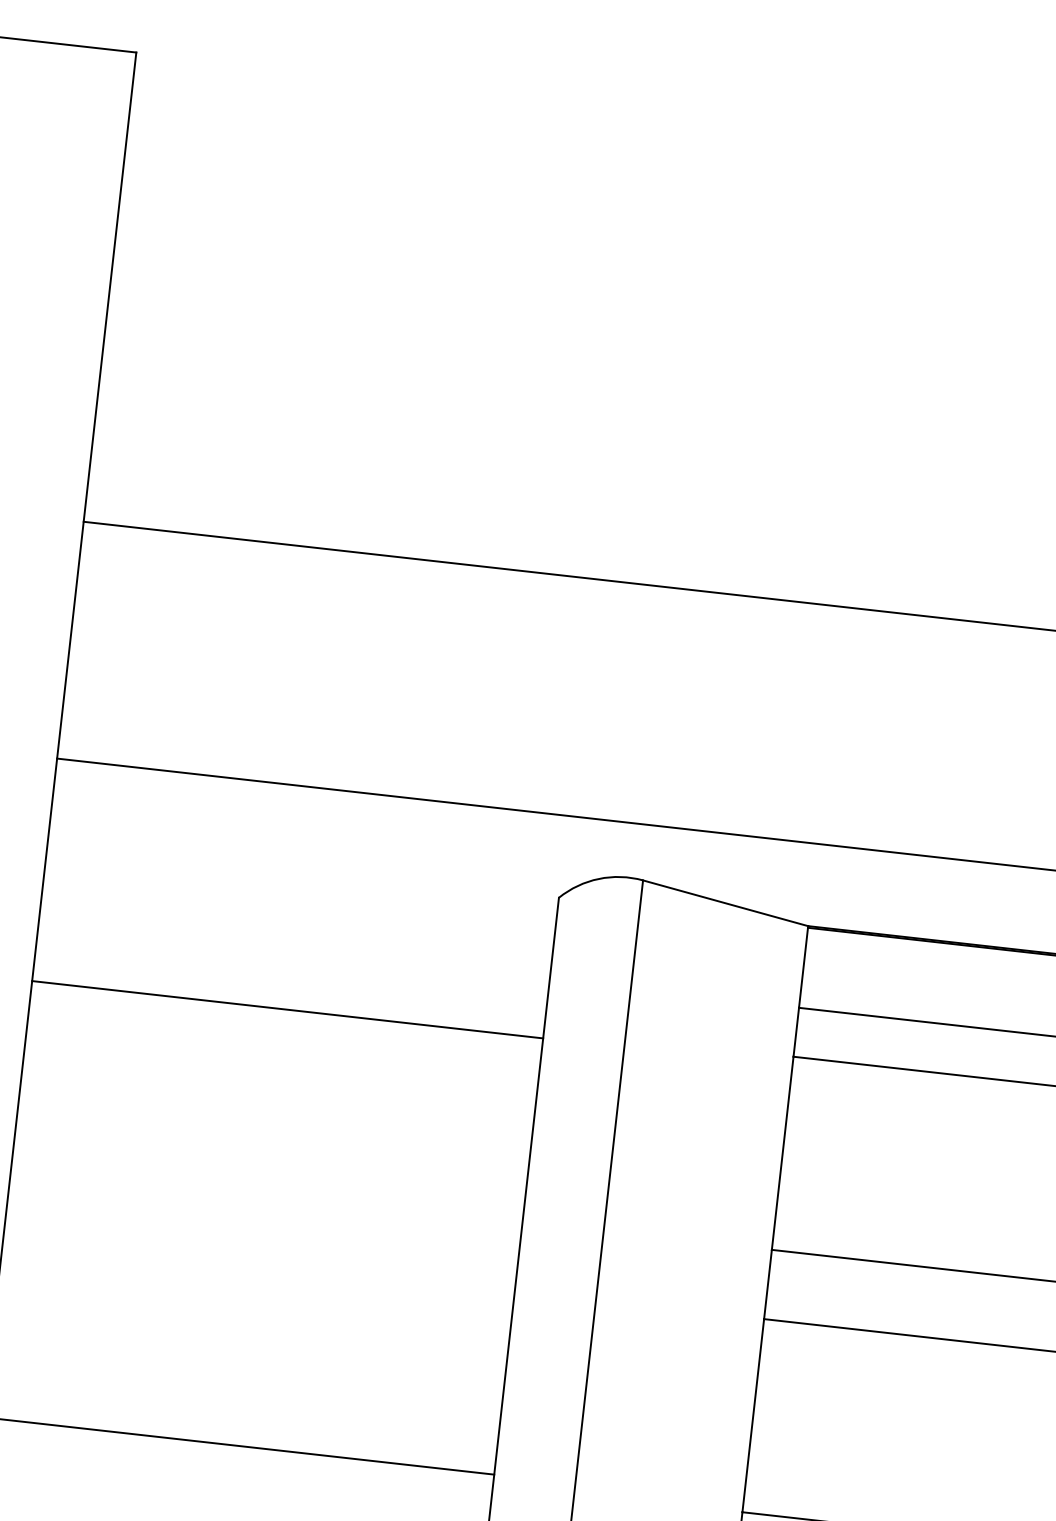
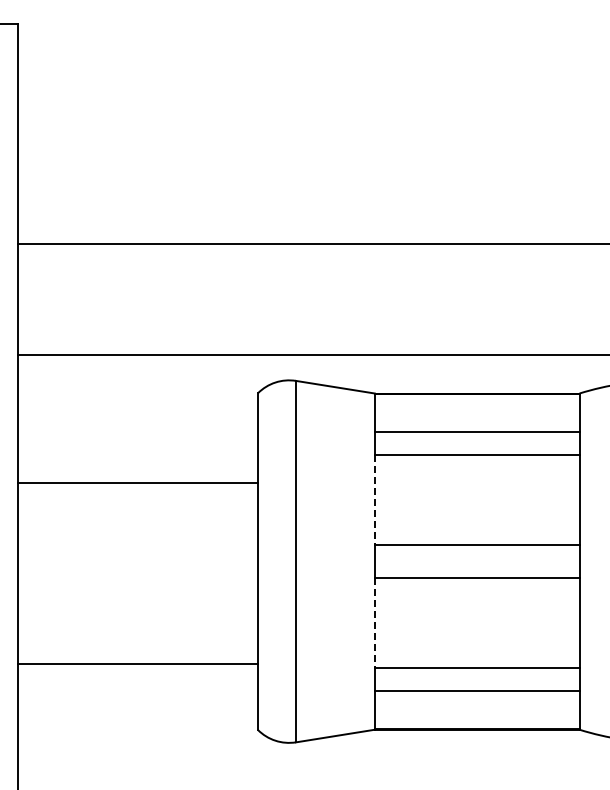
line: (286, 1010) -> (137, 483), moved
line: (781, 1154) -> (374, 500), solid -> dashed
line: (752, 1416) -> (374, 623), solid -> dashed

